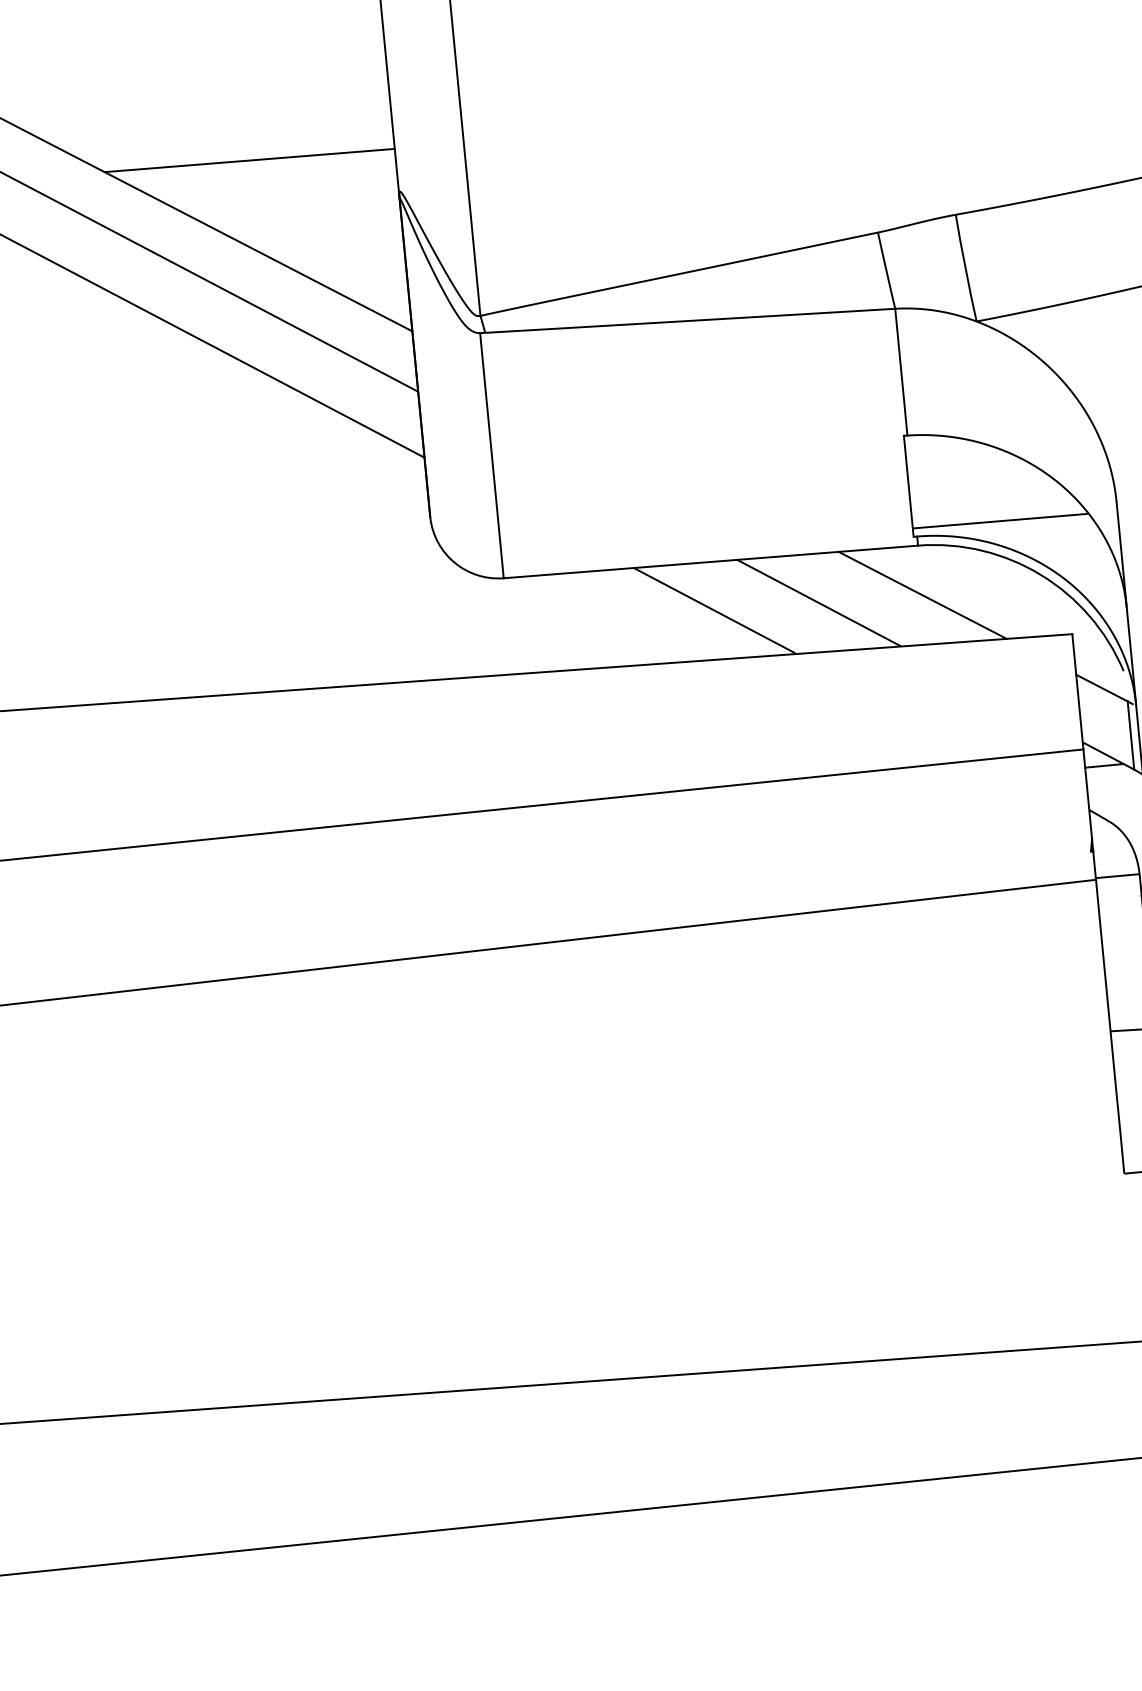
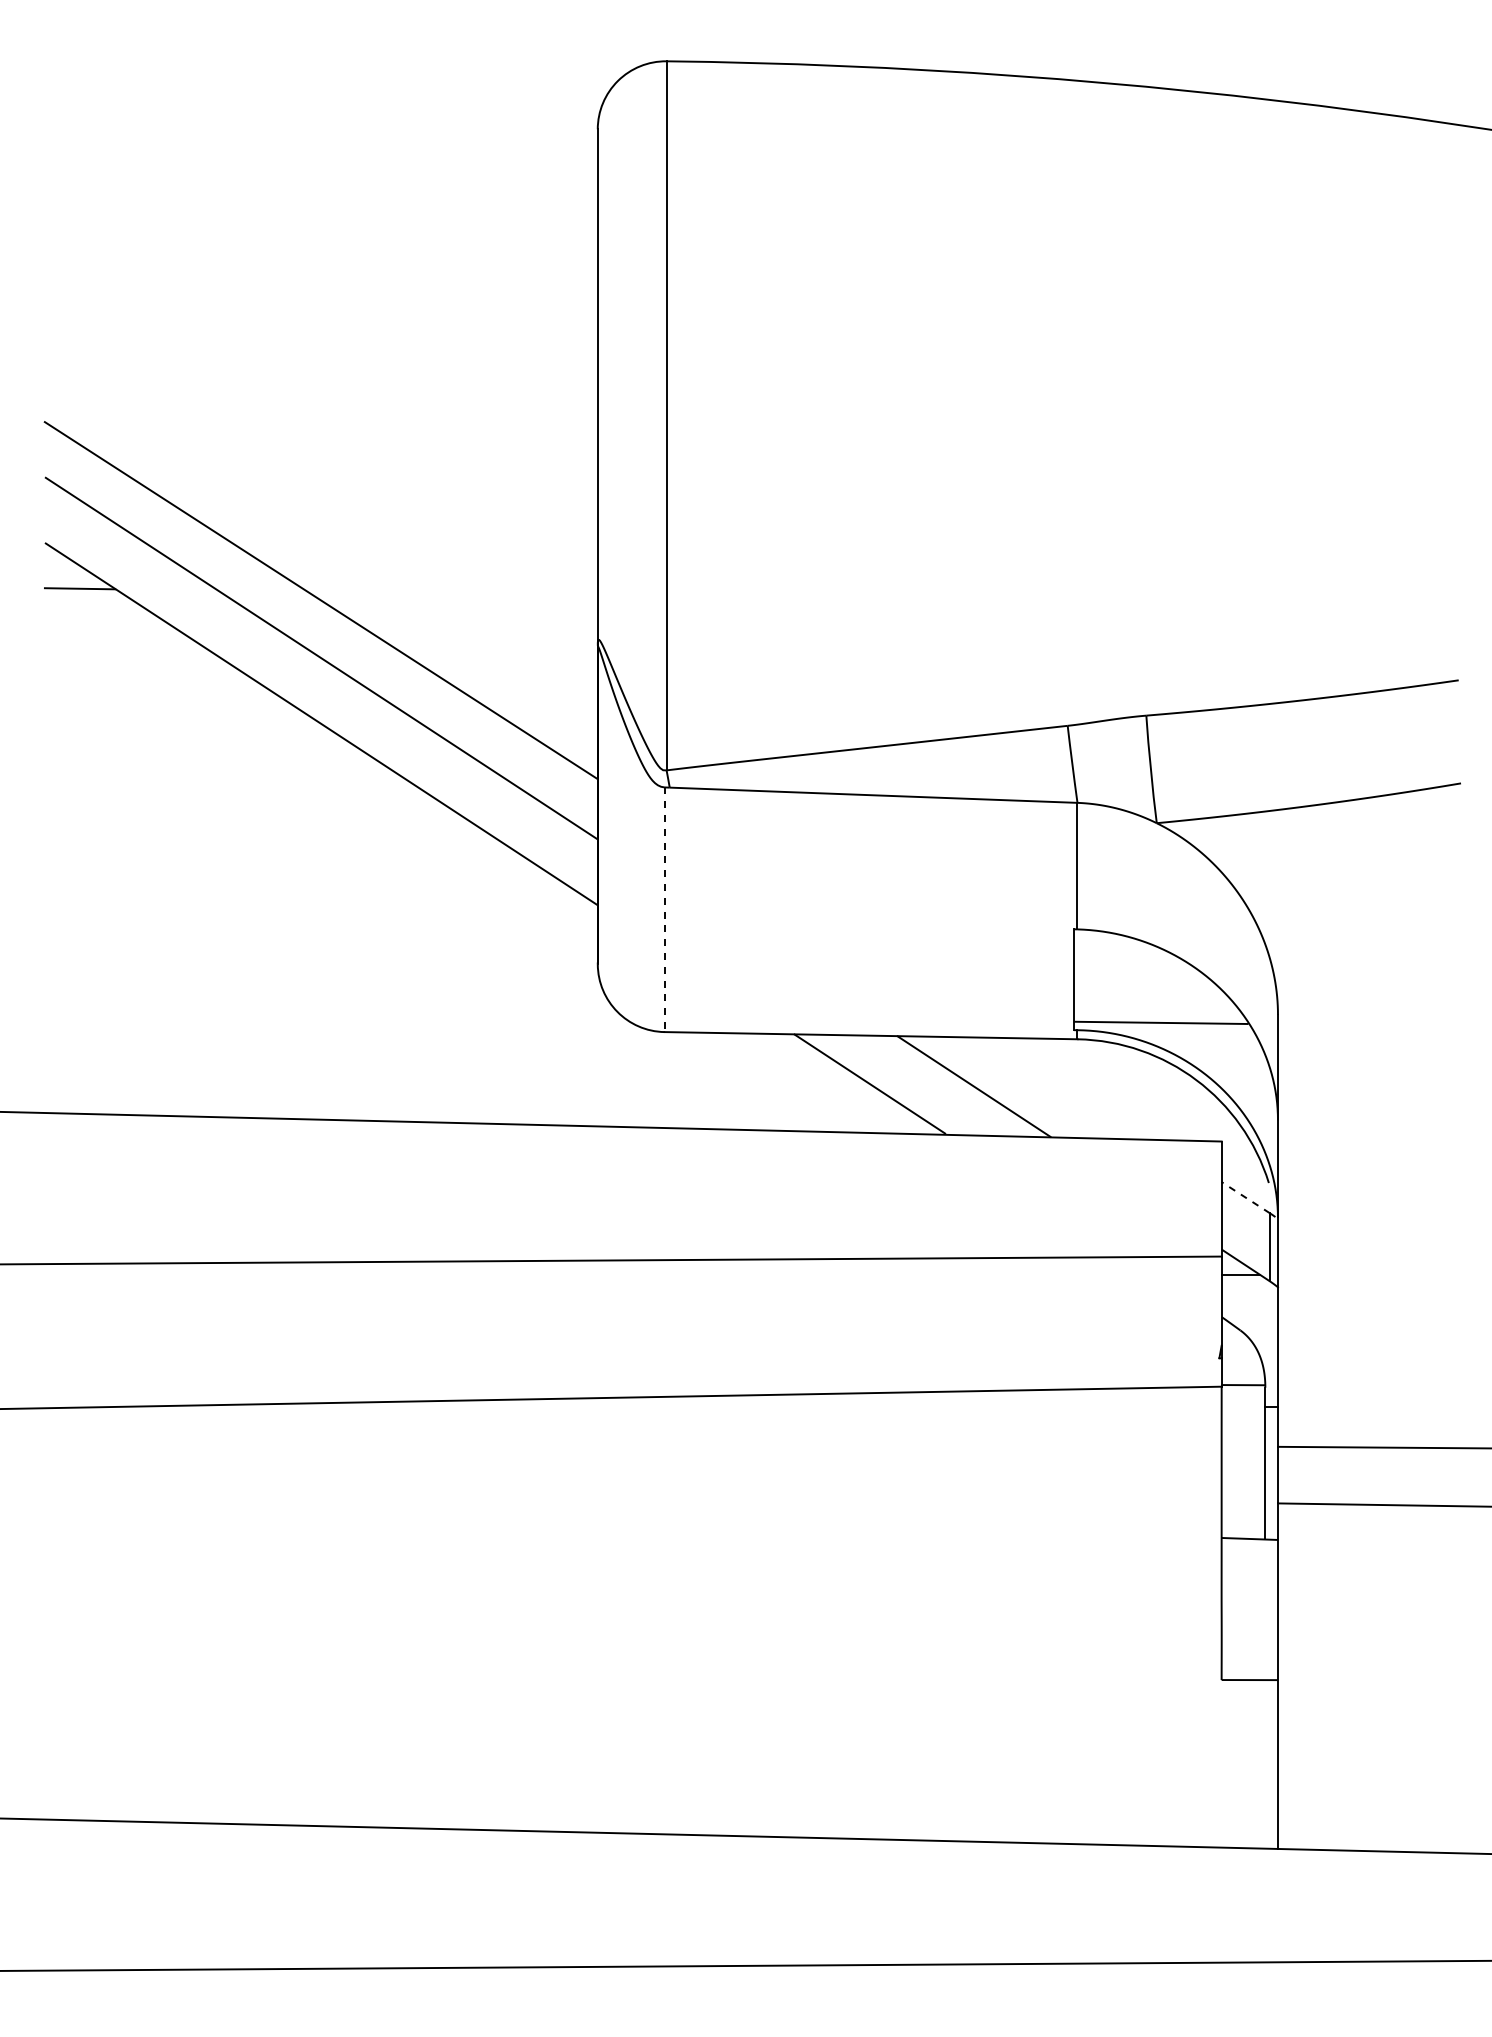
line: (248, 160) -> (452, 594), removed
line: (491, 456) -> (664, 910), solid -> dashed
line: (922, 594) -> (1077, 1088), removed
line: (1101, 687) -> (1245, 1197), solid -> dashed

